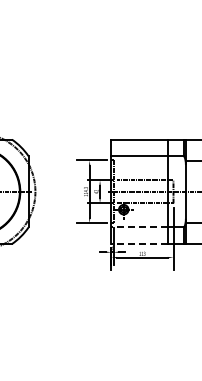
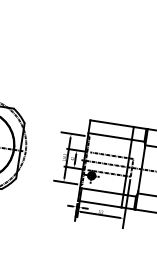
line: (139, 227) -> (101, 191), dashed -> solid
line: (139, 244) -> (99, 204), dashed -> solid

